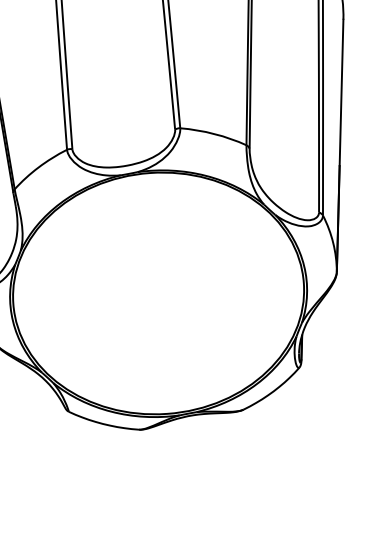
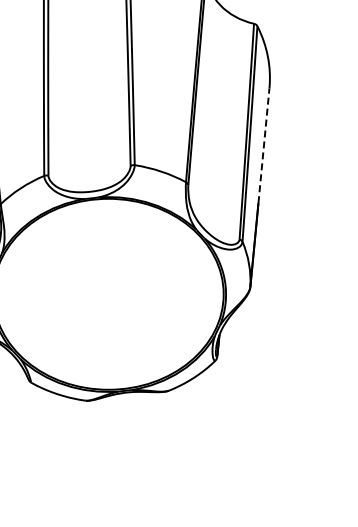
line: (340, 92) -> (263, 145), solid -> dashed

